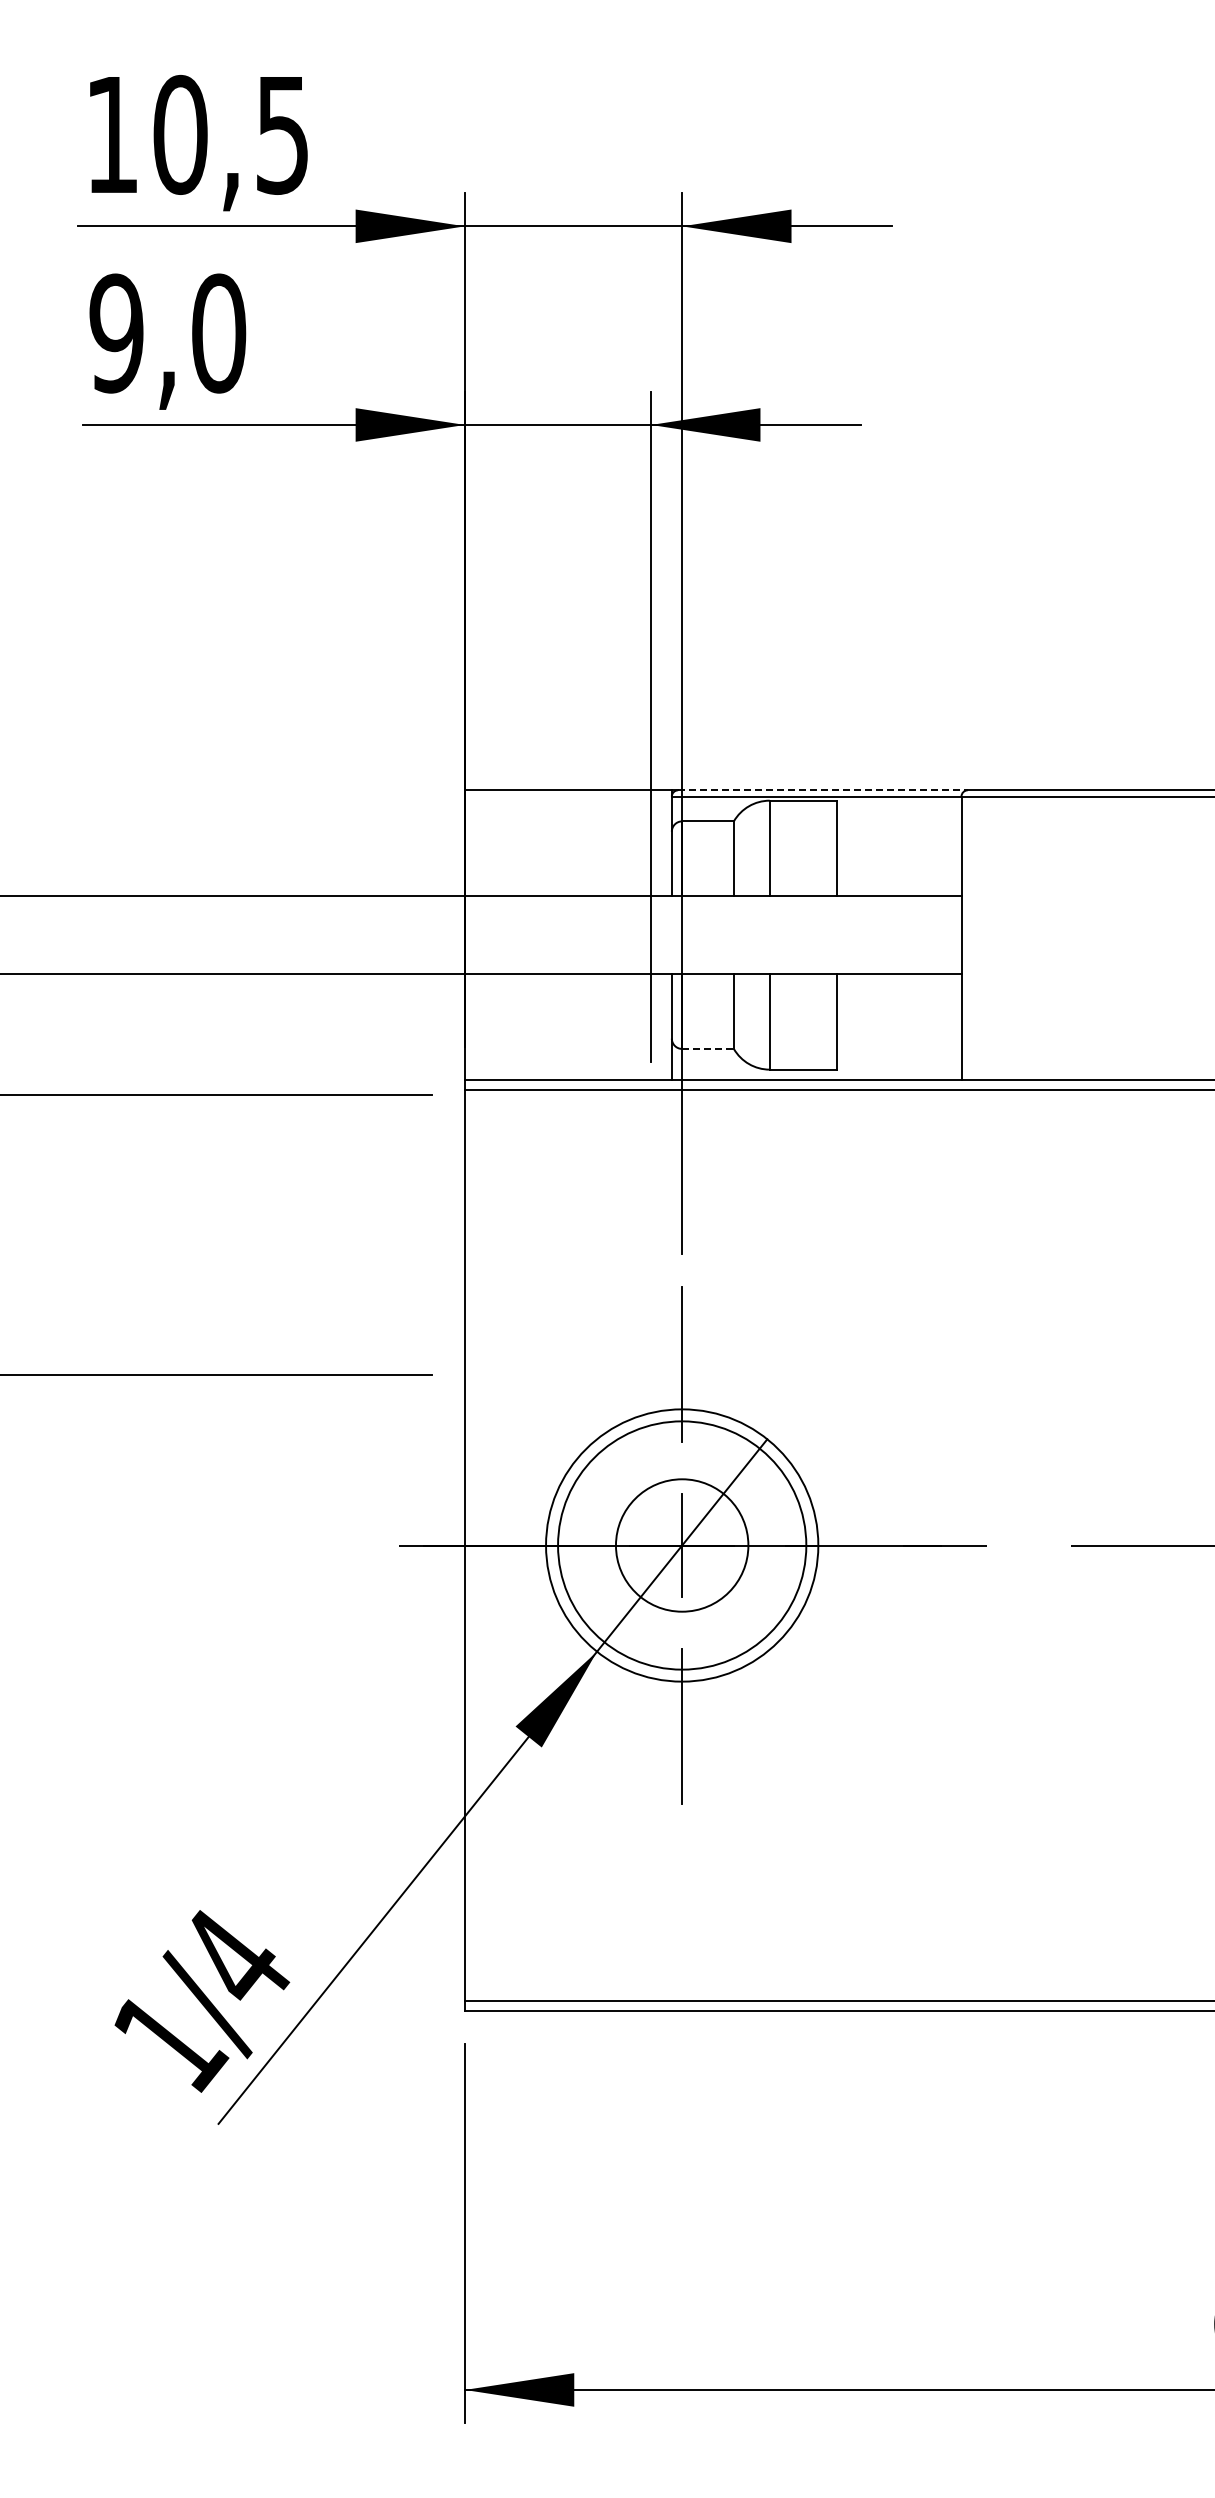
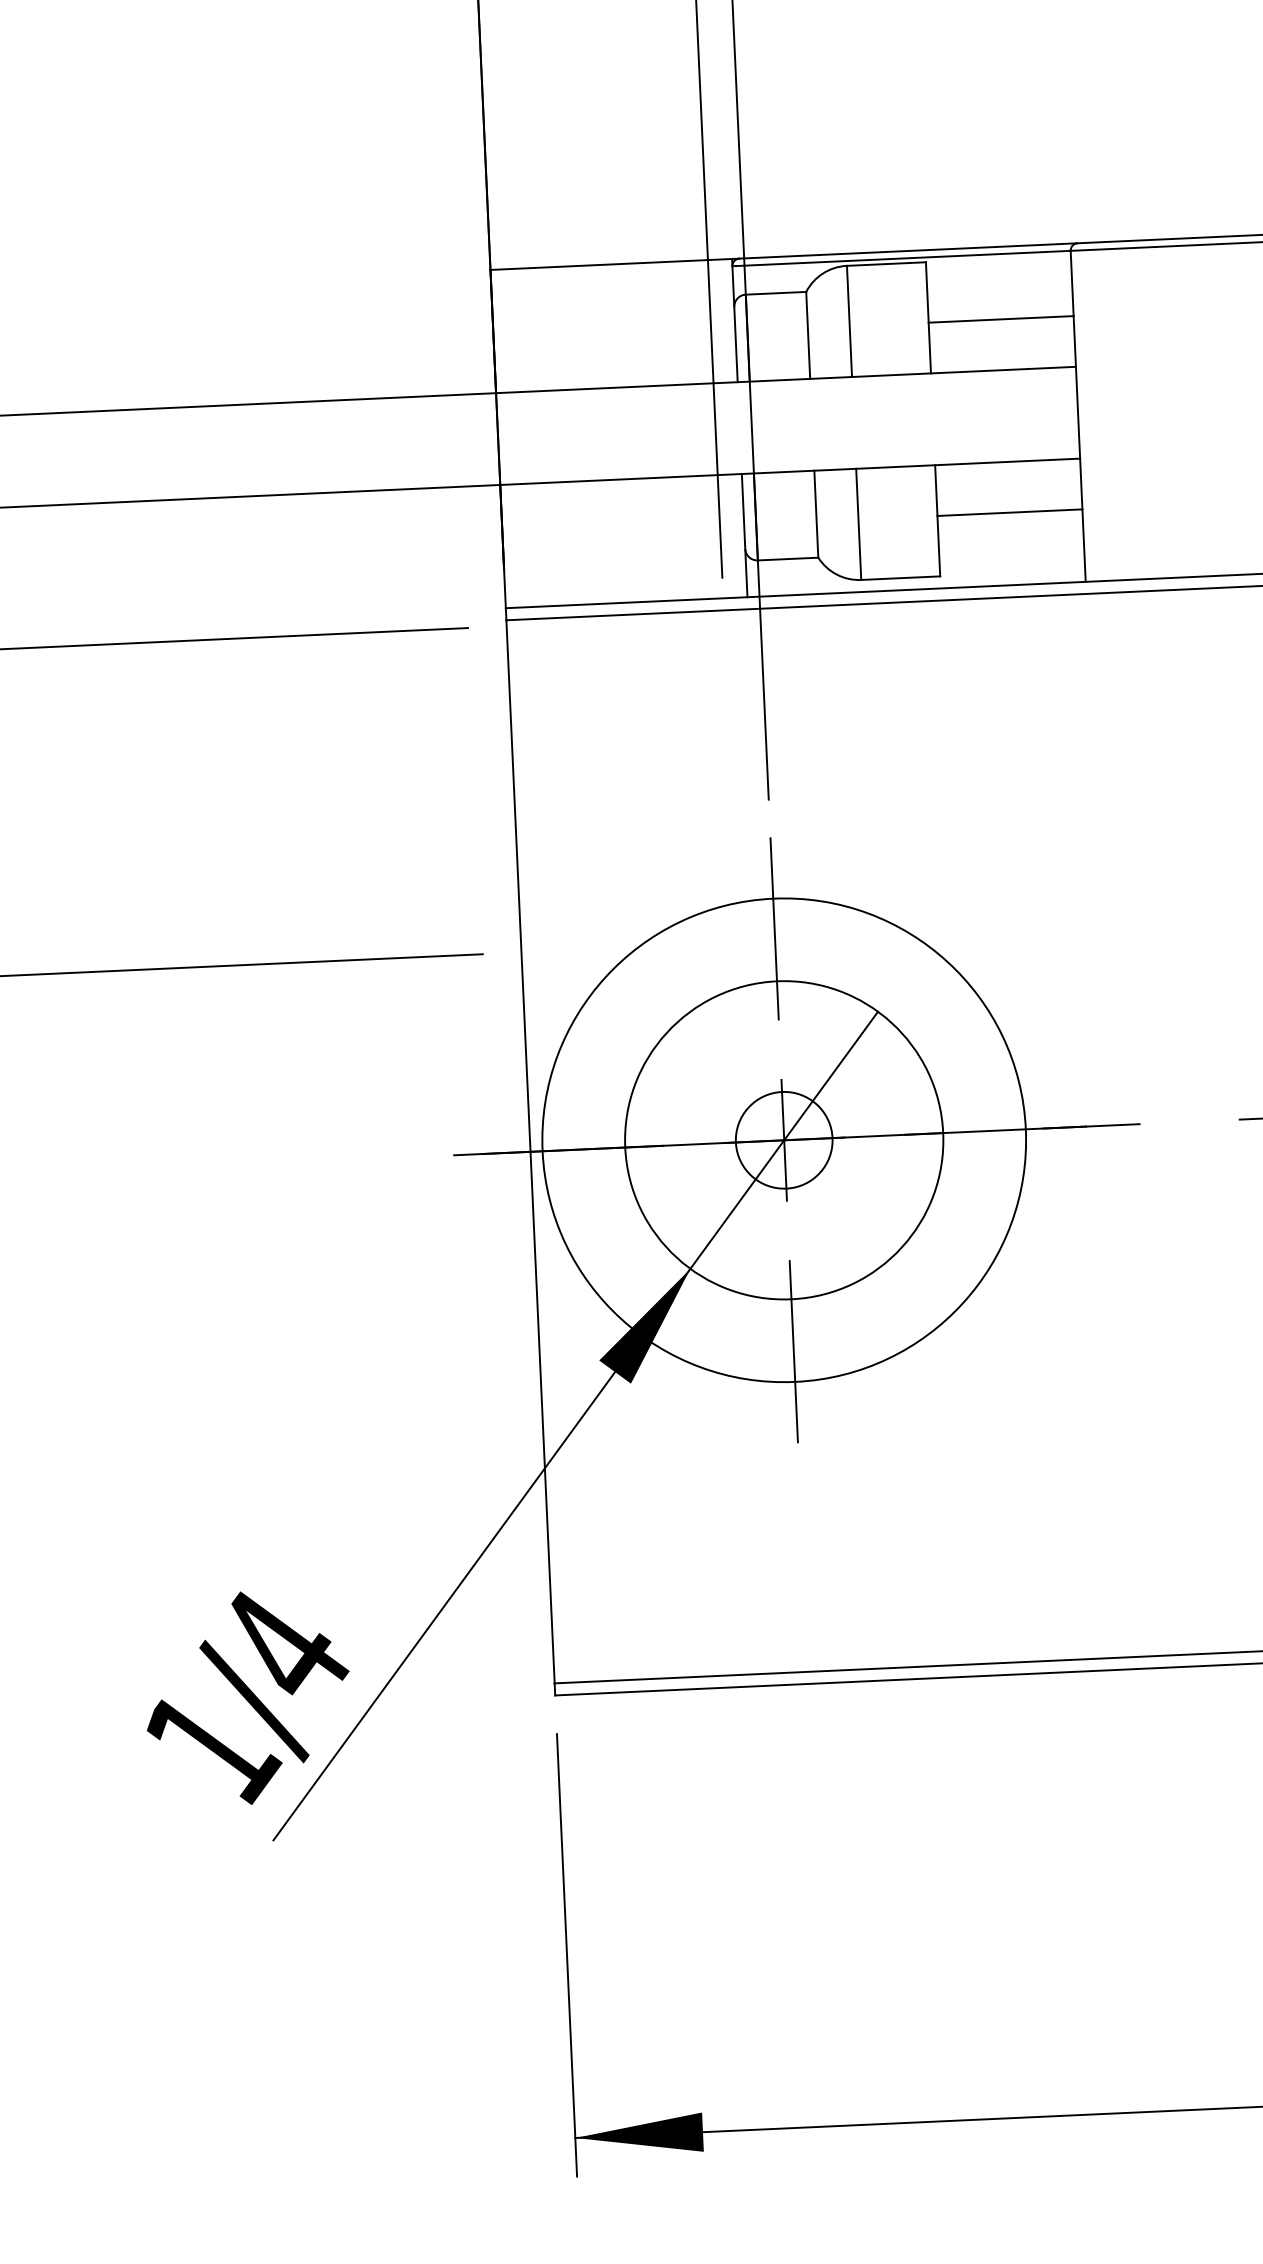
line: (822, 790) -> (908, 251), dashed -> solid
line: (899, 852) -> (1001, 319), added
line: (899, 1017) -> (1010, 512), added
line: (708, 1048) -> (788, 558), dashed -> solid
circle: (681, 1545) -> (783, 1140), size x0.62
circle: (682, 1545) -> (784, 1140), size x1.67

